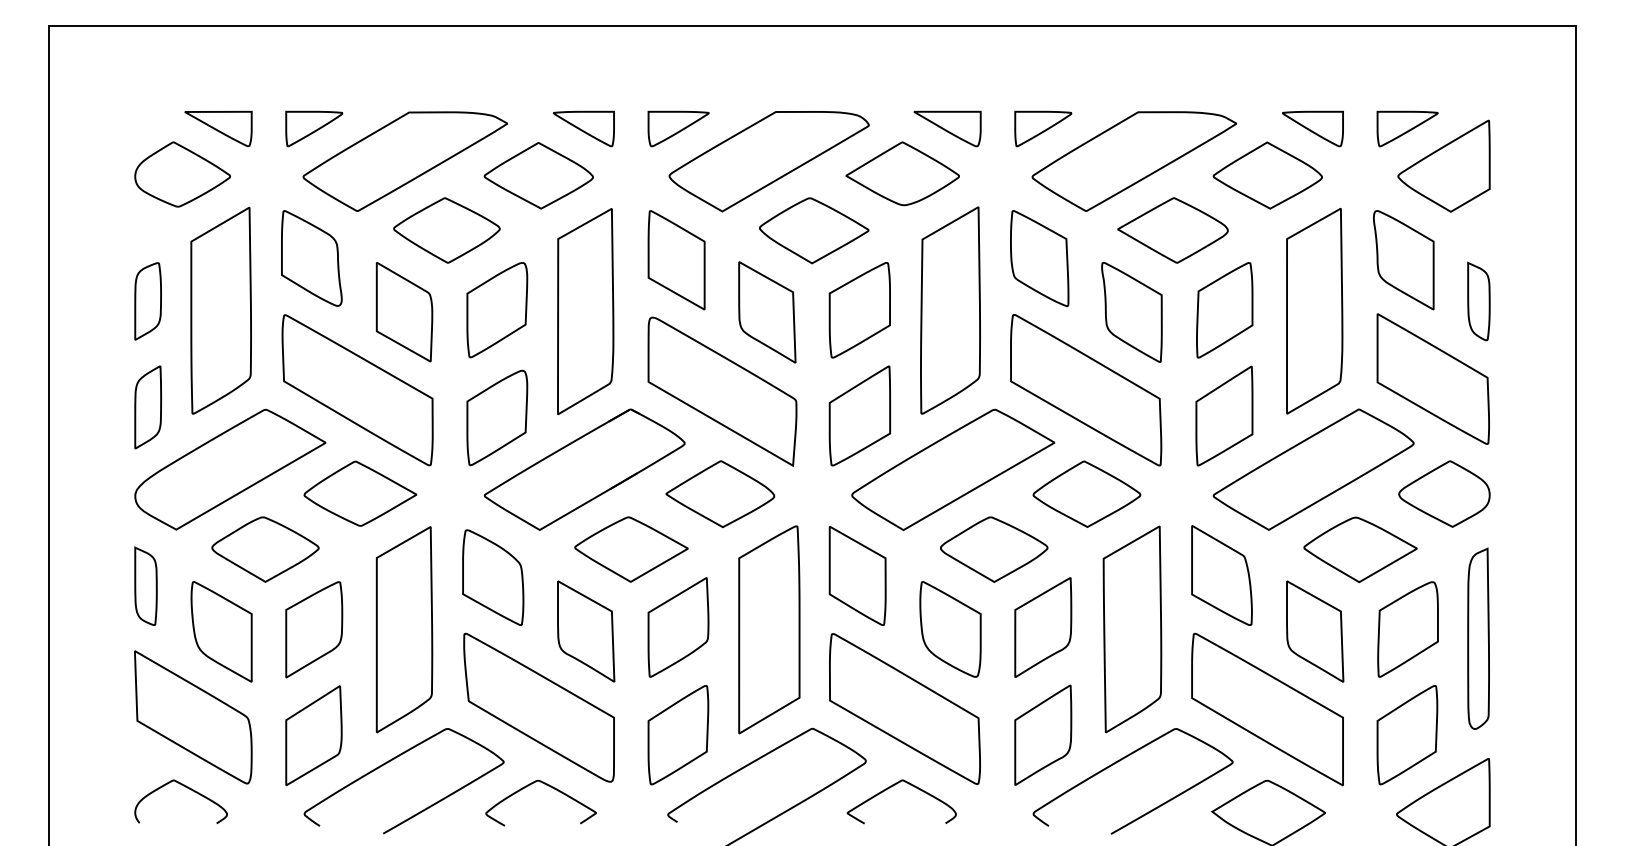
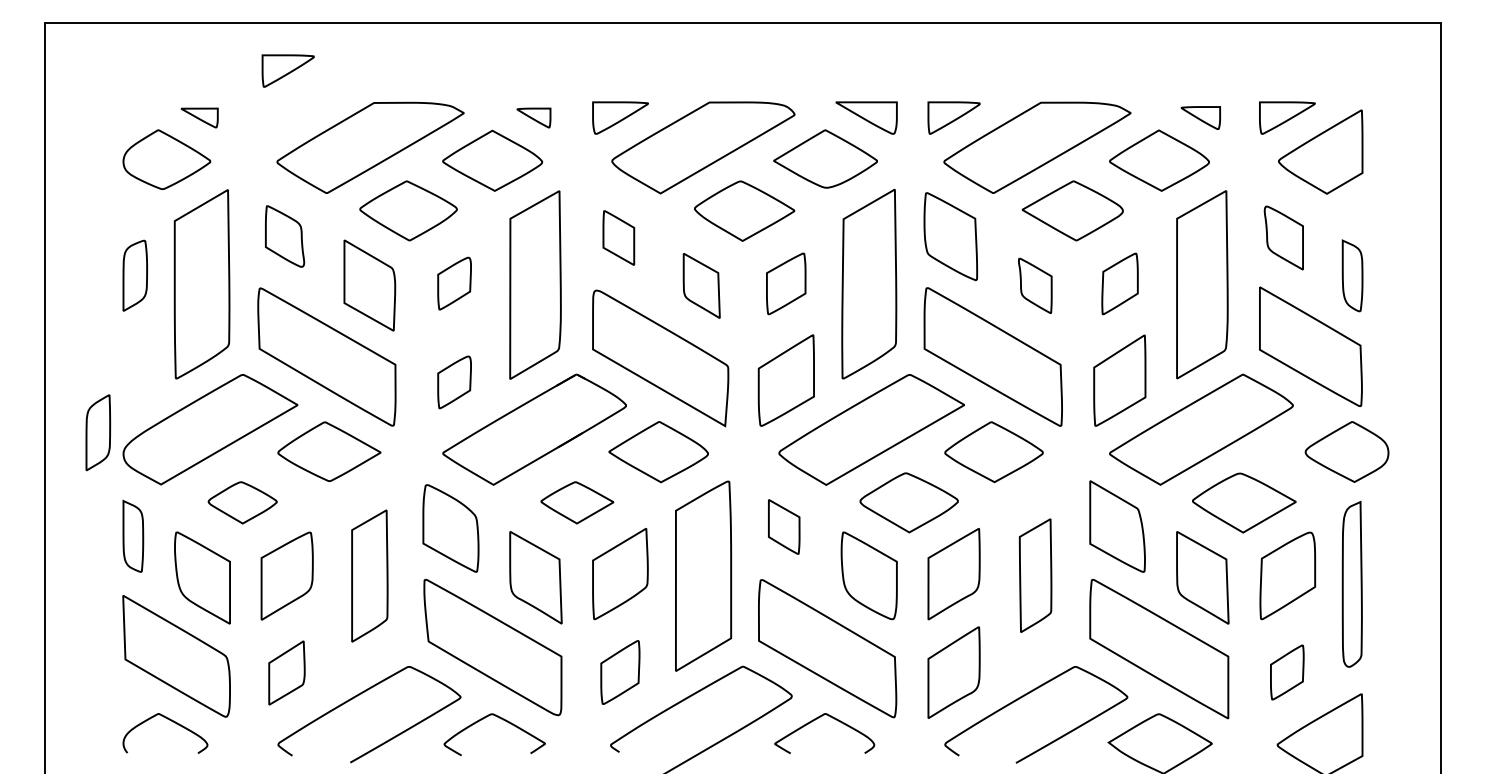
part: (218, 128) -> (199, 117), size x0.6
part: (313, 128) -> (287, 70), moved
part: (583, 128) -> (533, 117), size x0.6
part: (1312, 128) -> (1200, 117), size x0.7
part: (311, 258) -> (284, 236), size x0.7
part: (676, 259) -> (618, 237), size x0.6
part: (1403, 259) -> (1283, 237), size x0.7
part: (497, 309) -> (454, 283), size x0.6
part: (858, 309) -> (785, 283), size x0.7
part: (1224, 309) -> (1119, 283), size x0.7
part: (767, 312) -> (701, 285), size x0.7
part: (1132, 312) -> (1035, 285), size x0.6
part: (148, 407) -> (98, 432), moved
part: (497, 418) -> (454, 382), size x0.6
part: (1443, 493) -> (1346, 451), moved
part: (265, 549) -> (242, 502), size x0.7
part: (631, 549) -> (577, 502), size x0.7
part: (856, 575) -> (783, 526), size x0.6
part: (404, 629) -> (369, 575), size x0.7
part: (1132, 629) -> (1035, 575), size x0.6
part: (313, 735) -> (286, 672), size x0.7
part: (678, 735) -> (620, 672), size x0.7
part: (1407, 735) -> (1287, 672), size x0.6

